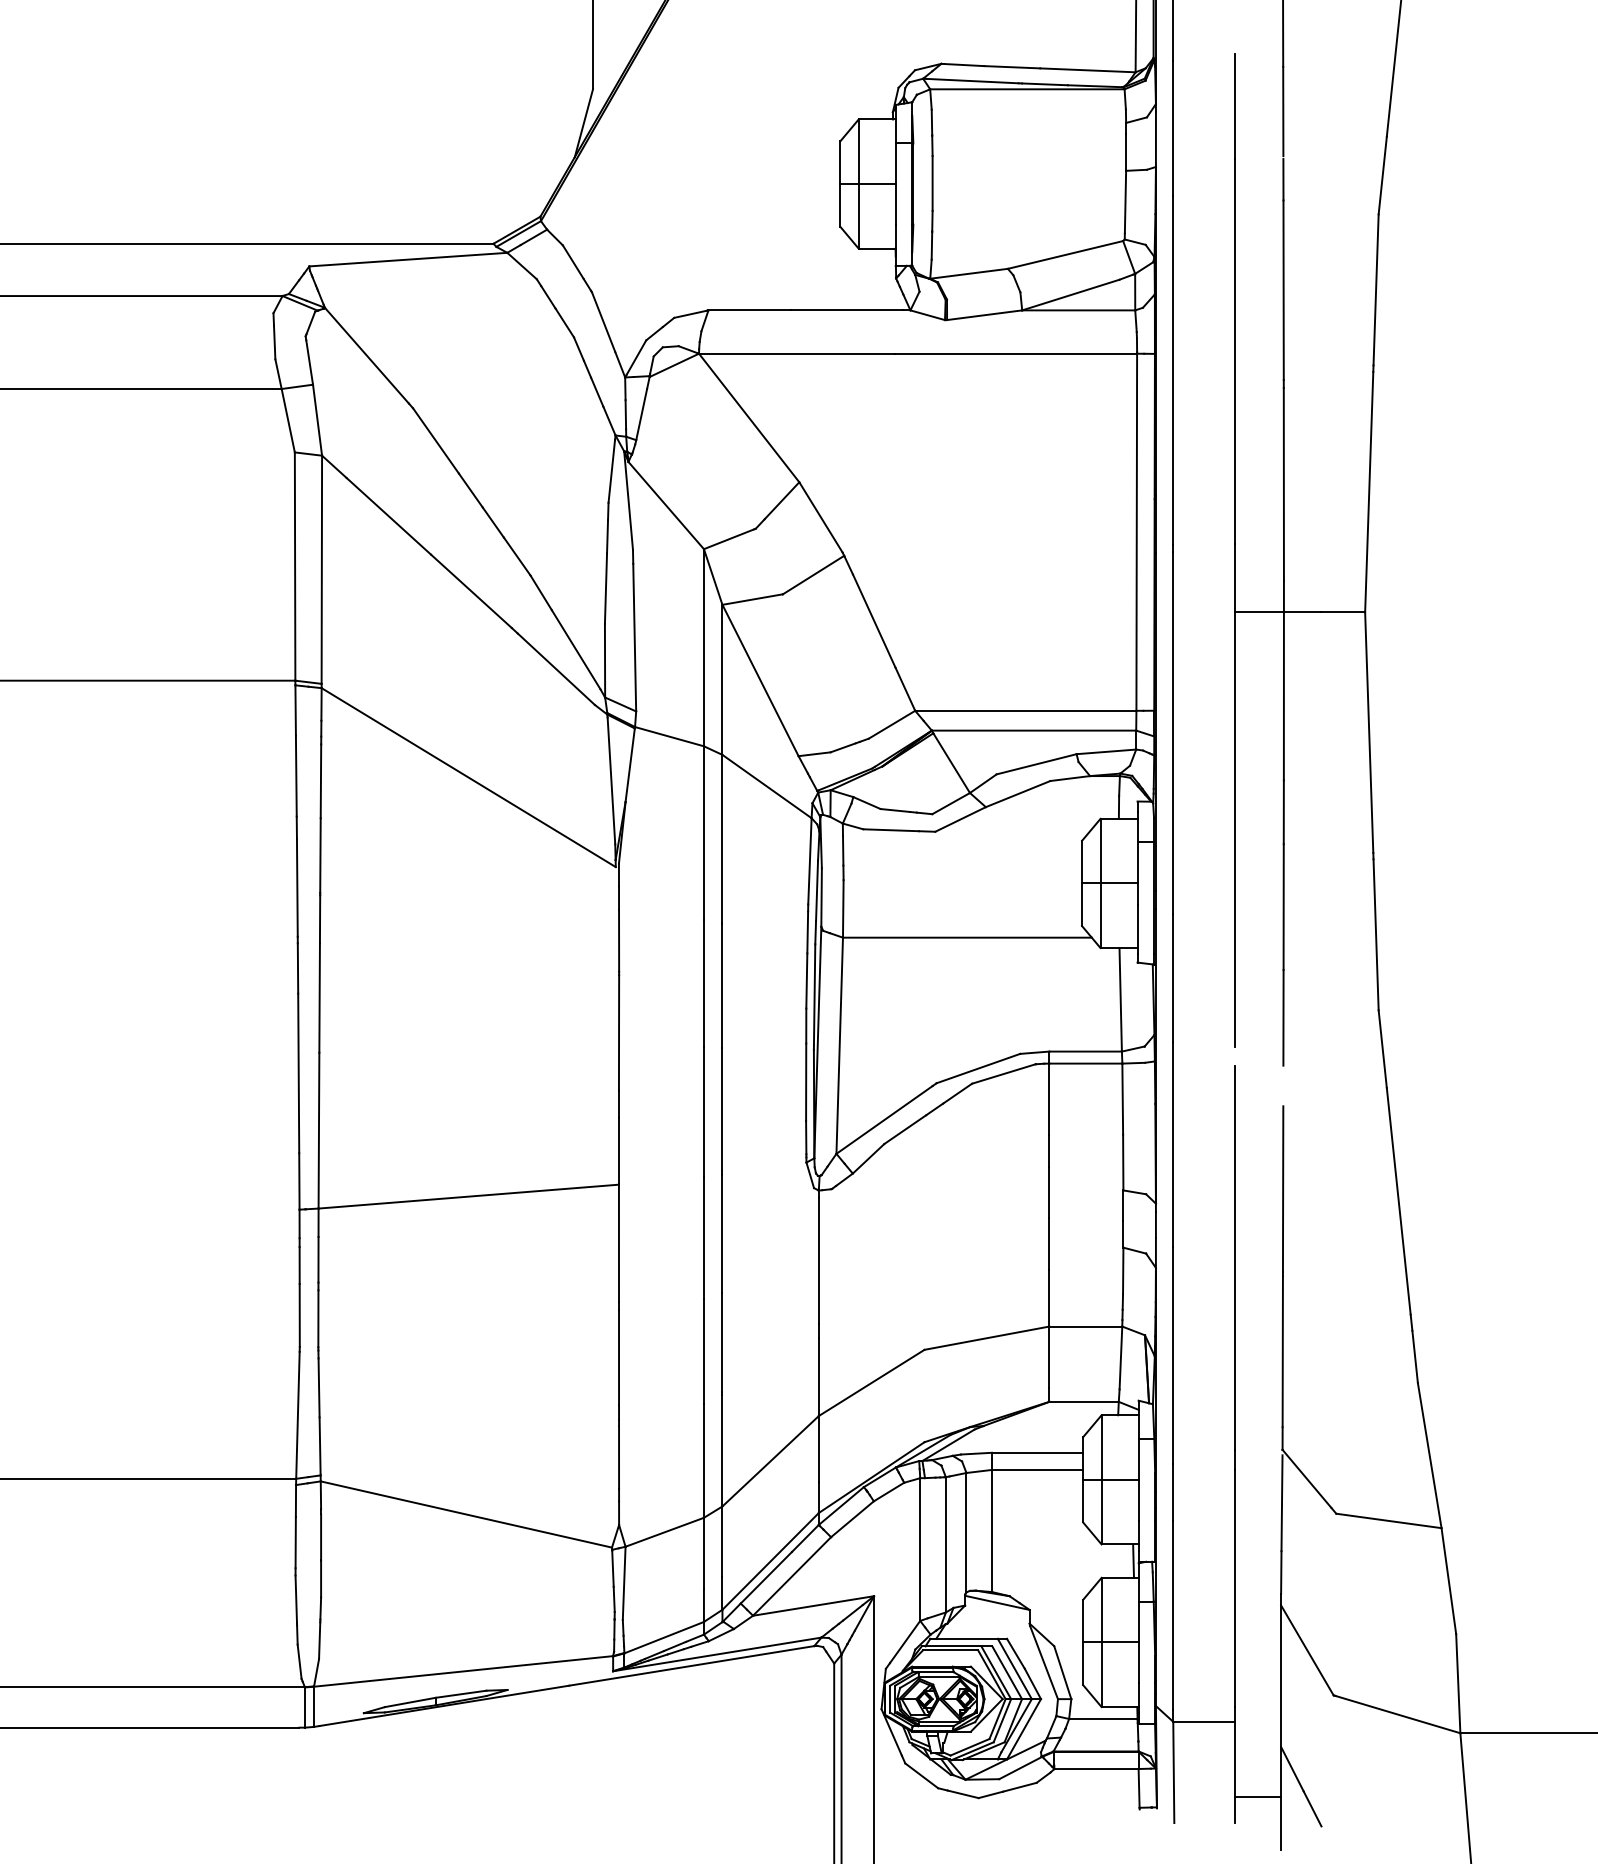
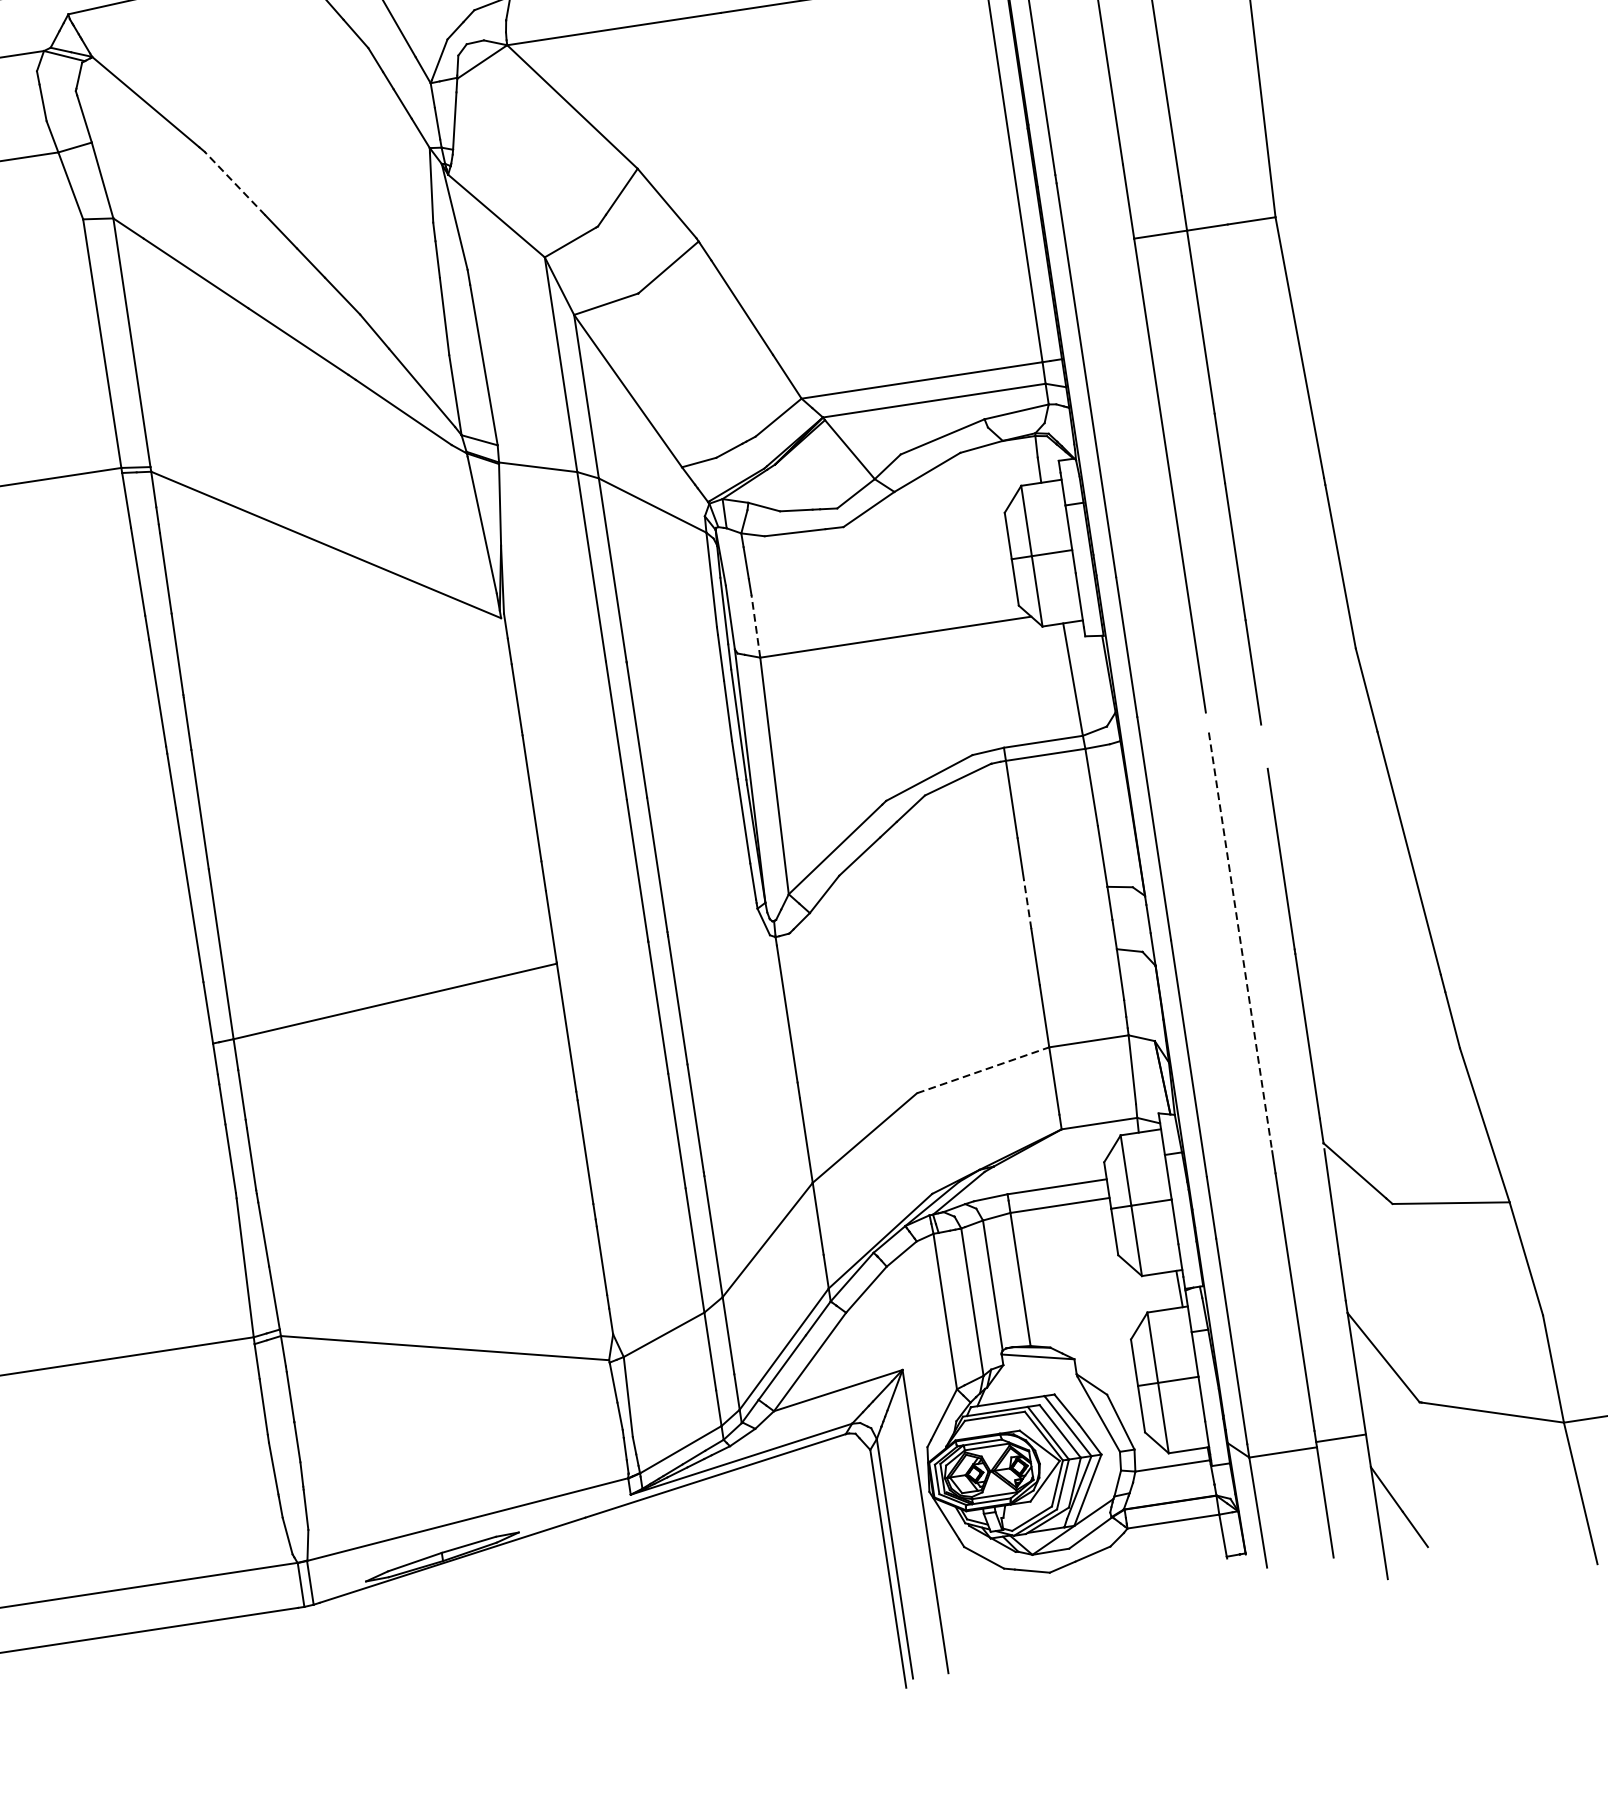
line: (435, 440) -> (234, 183), solid -> dashed
line: (843, 908) -> (756, 625), solid -> dashed
line: (1049, 1192) -> (1027, 901), solid -> dashed
line: (1235, 1258) -> (1240, 942), solid -> dashed
line: (987, 1338) -> (983, 1070), solid -> dashed
line: (1258, 1797) -> (1341, 1438), moved

